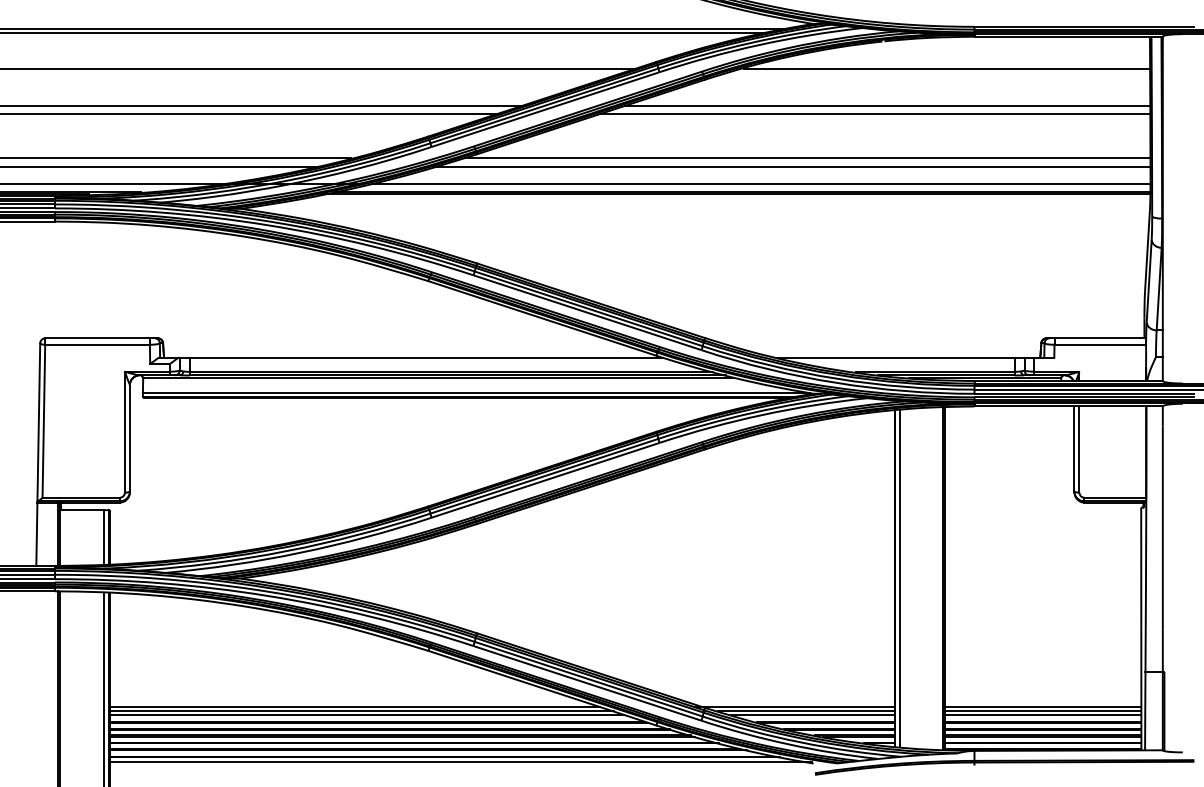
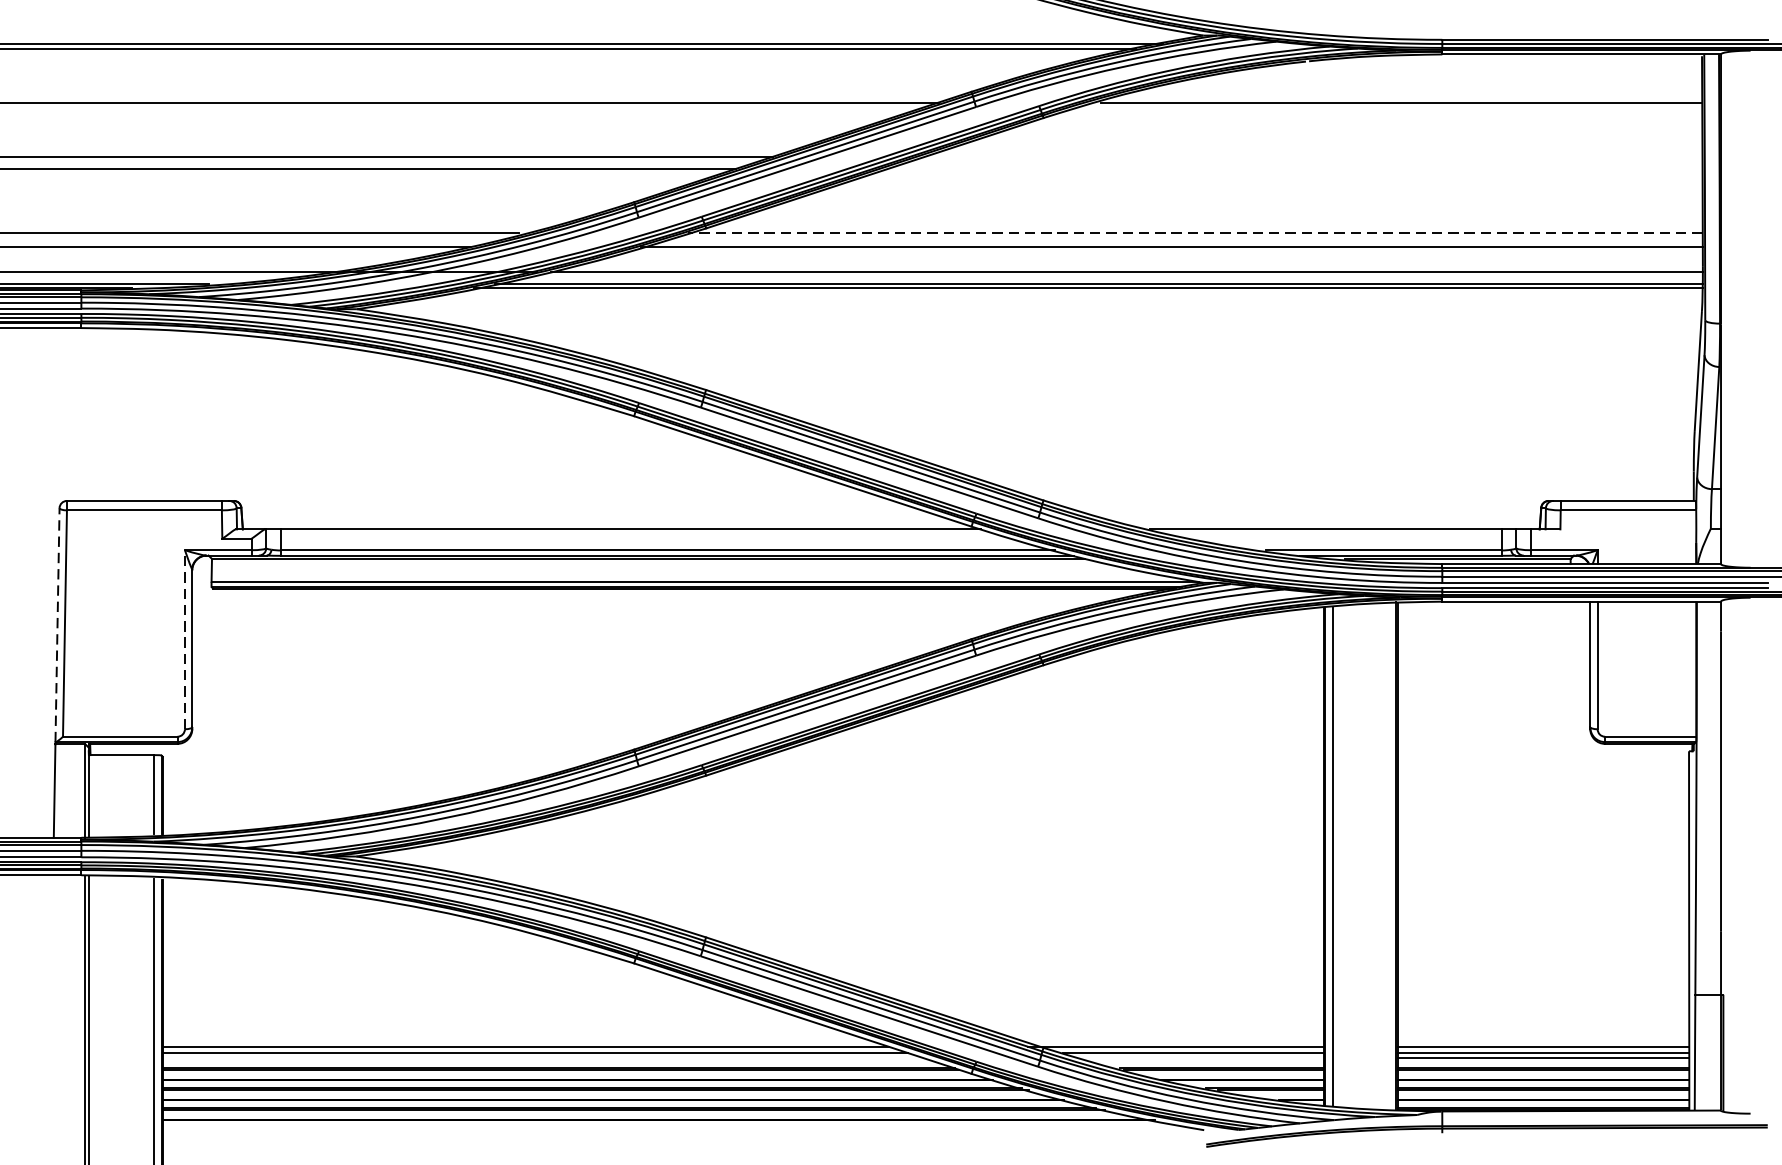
line: (887, 105) -> (1313, 156), removed
line: (874, 114) -> (1294, 169), removed
line: (807, 157) -> (1195, 233), solid -> dashed
line: (38, 421) -> (57, 623), solid -> dashed
line: (124, 431) -> (184, 638), solid -> dashed
line: (366, 714) -> (542, 1057), removed
line: (812, 714) -> (1202, 1057), removed
line: (460, 762) -> (681, 1128), removed

